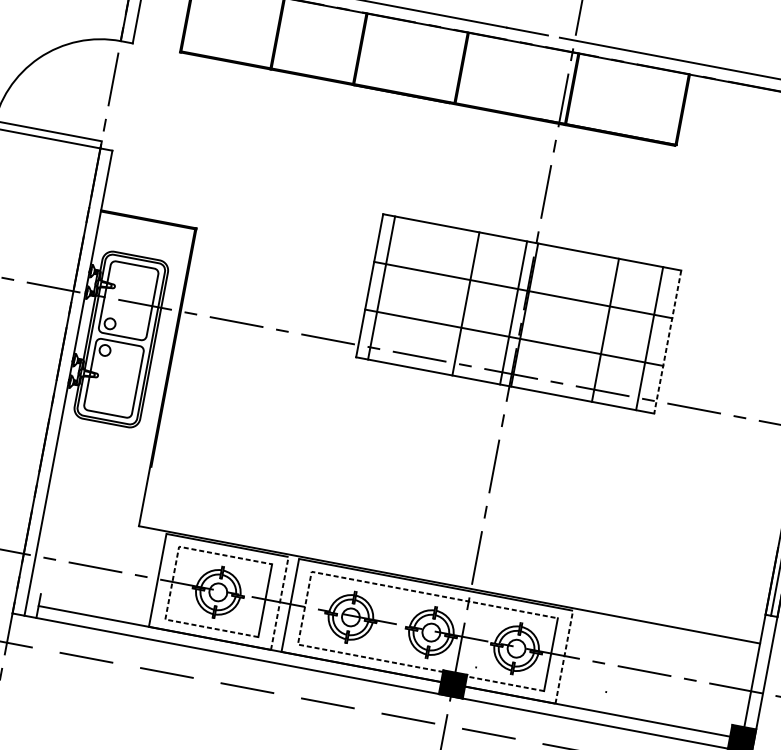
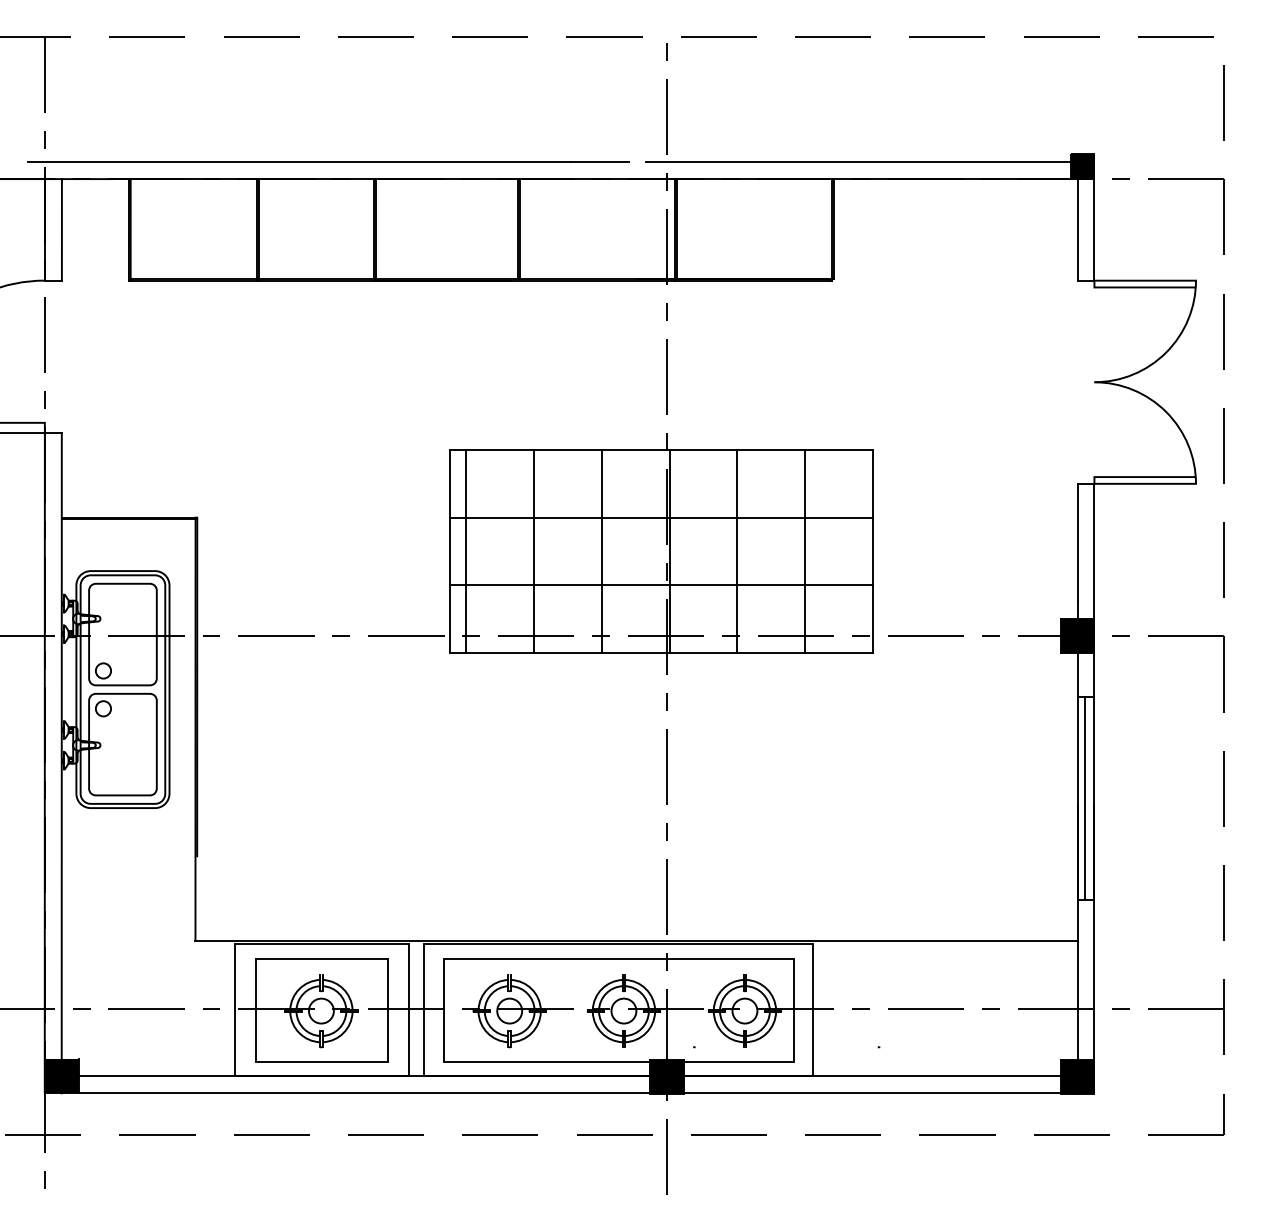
line: (466, 303) -> (534, 551), moved
line: (513, 312) -> (601, 551), moved
line: (605, 330) -> (737, 551), moved
line: (649, 338) -> (805, 551), moved
line: (667, 342) -> (872, 551), dashed -> solid
line: (171, 583) -> (255, 1010), dashed -> solid
fill: (26, 603) -> (61, 1076), added
line: (279, 603) -> (408, 1010), dashed -> solid
line: (305, 608) -> (444, 1010), dashed -> solid
line: (564, 657) -> (812, 1010), dashed -> solid

